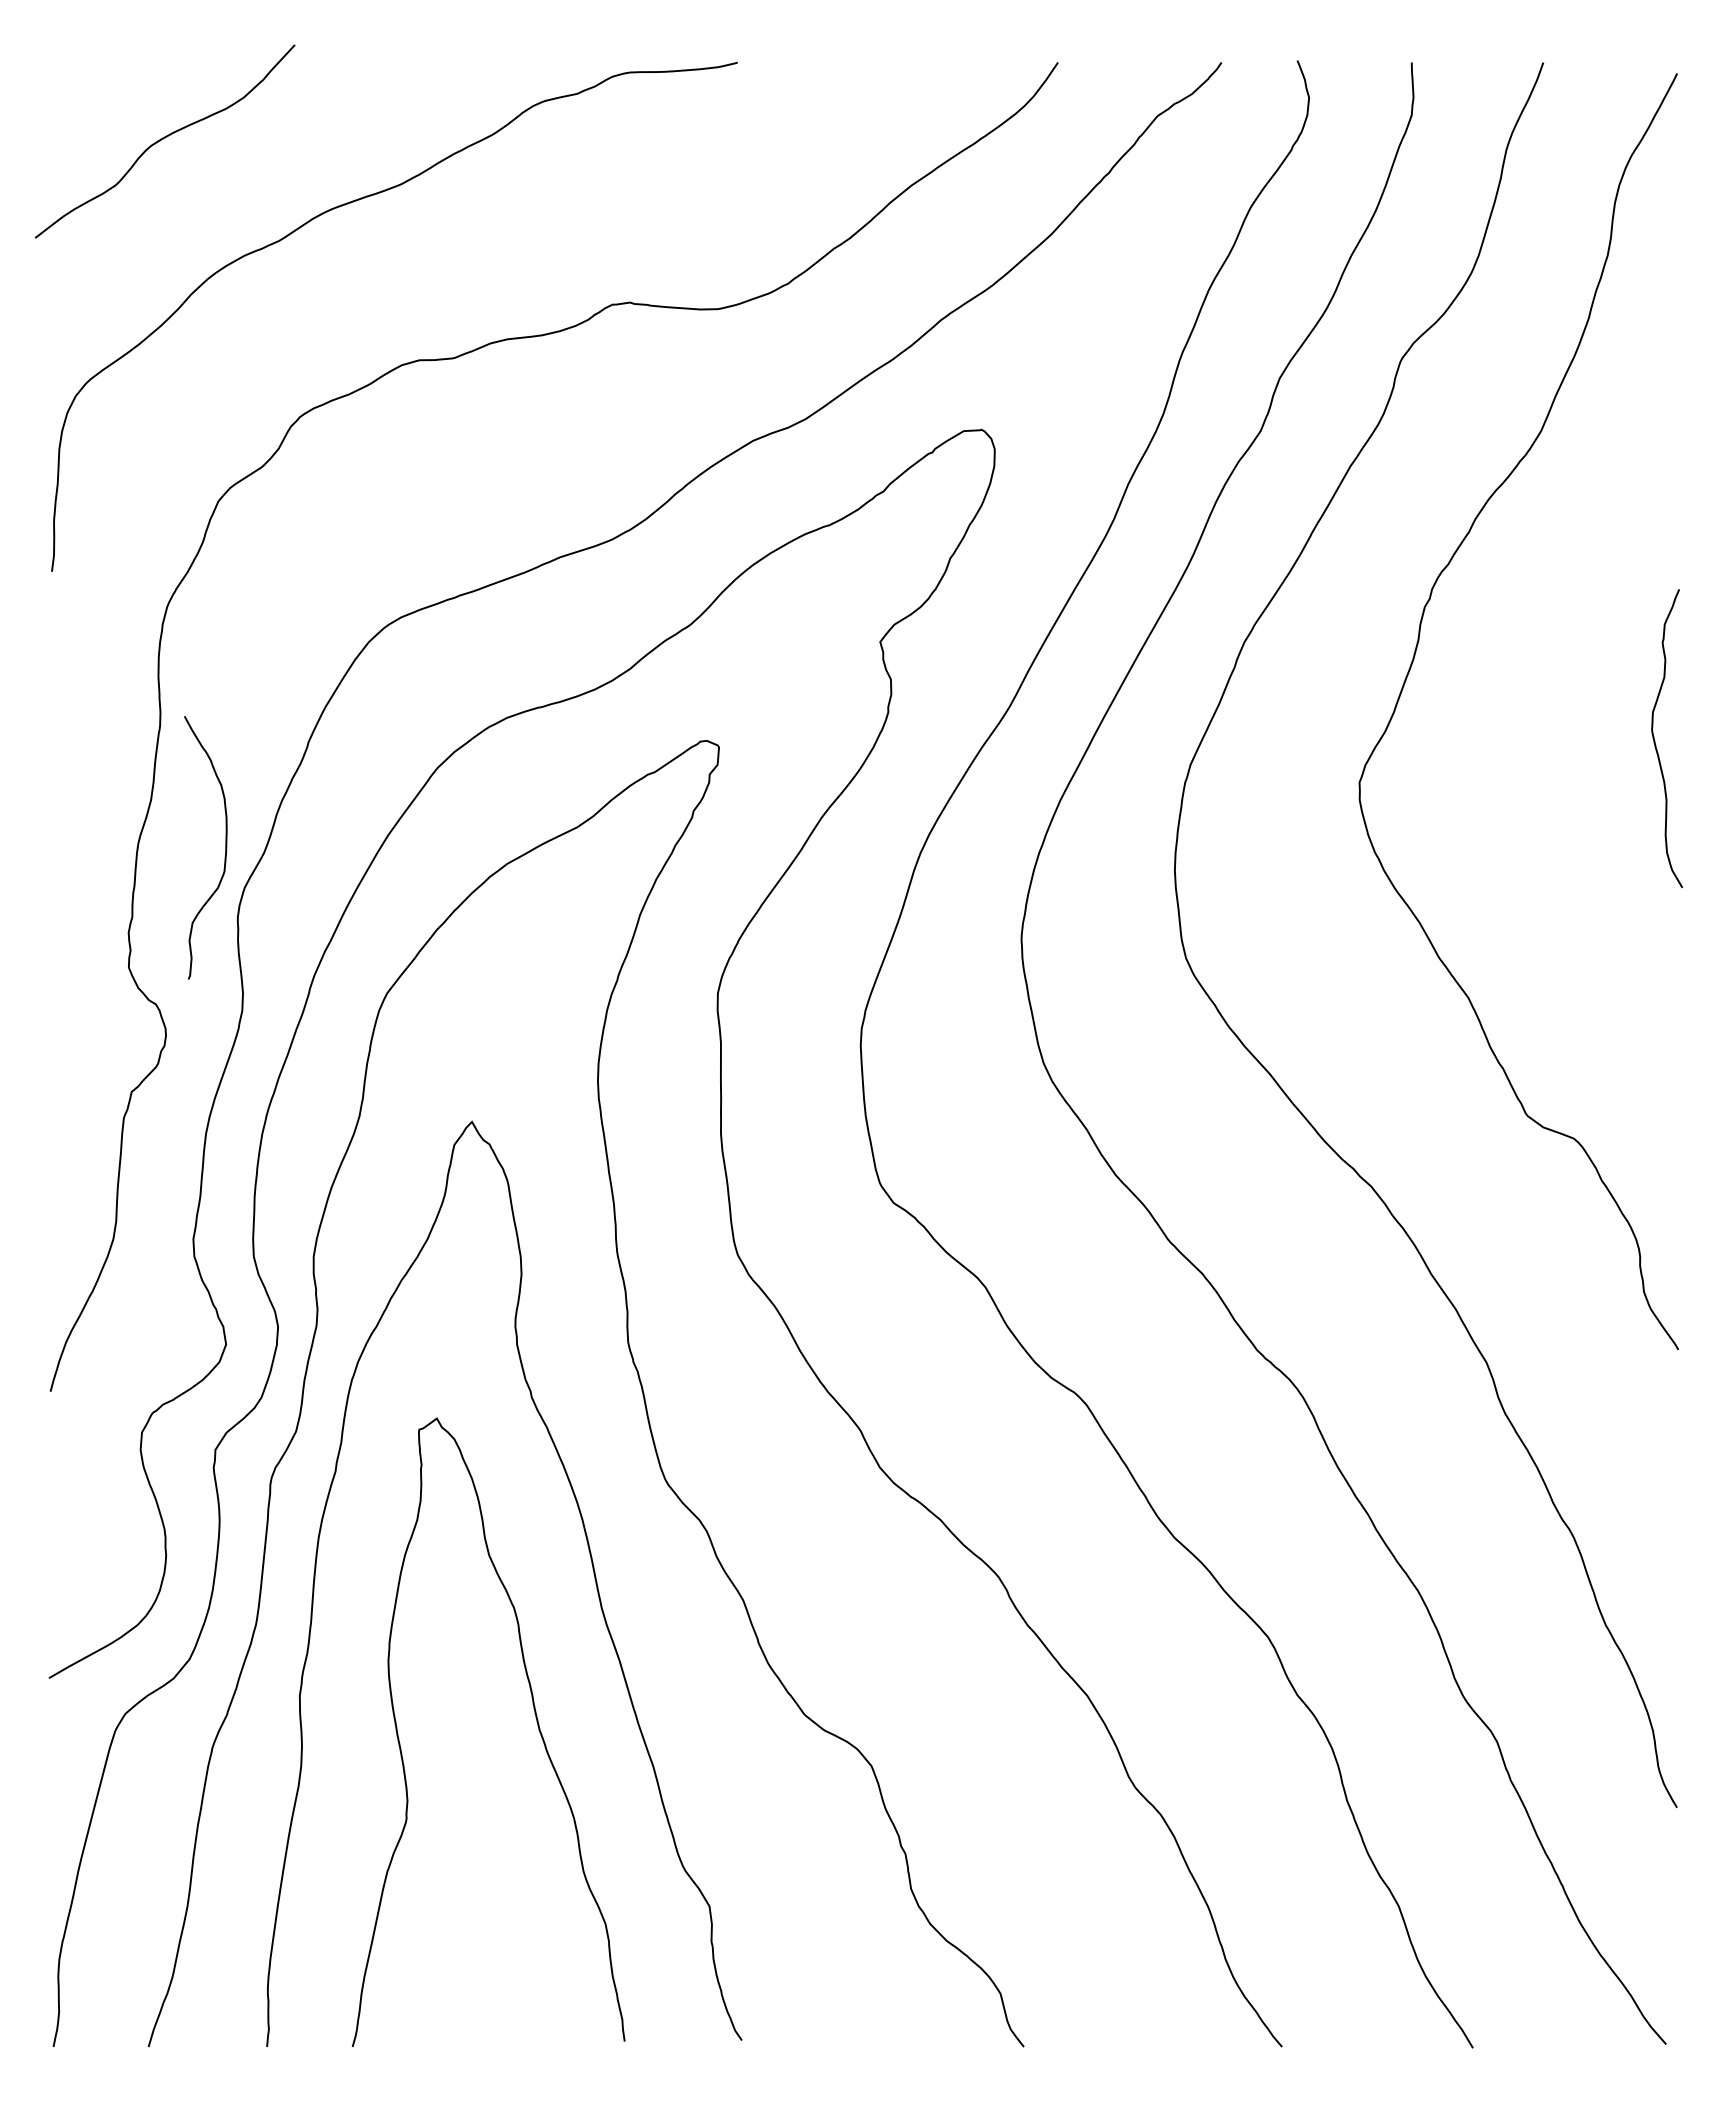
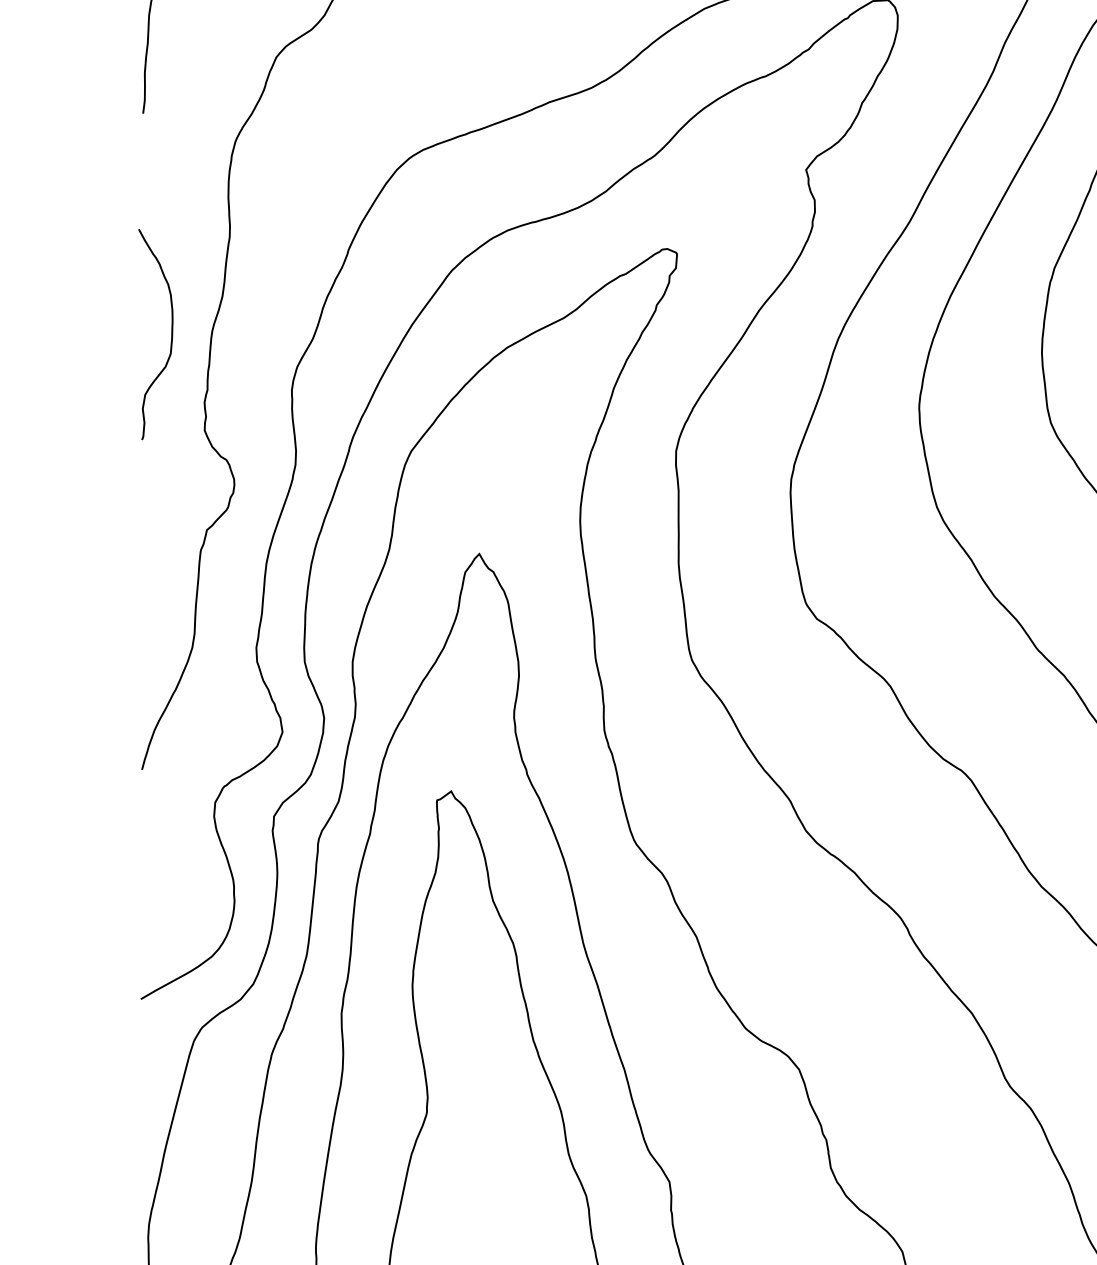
curve: (225, 847) -> (171, 334), moved

